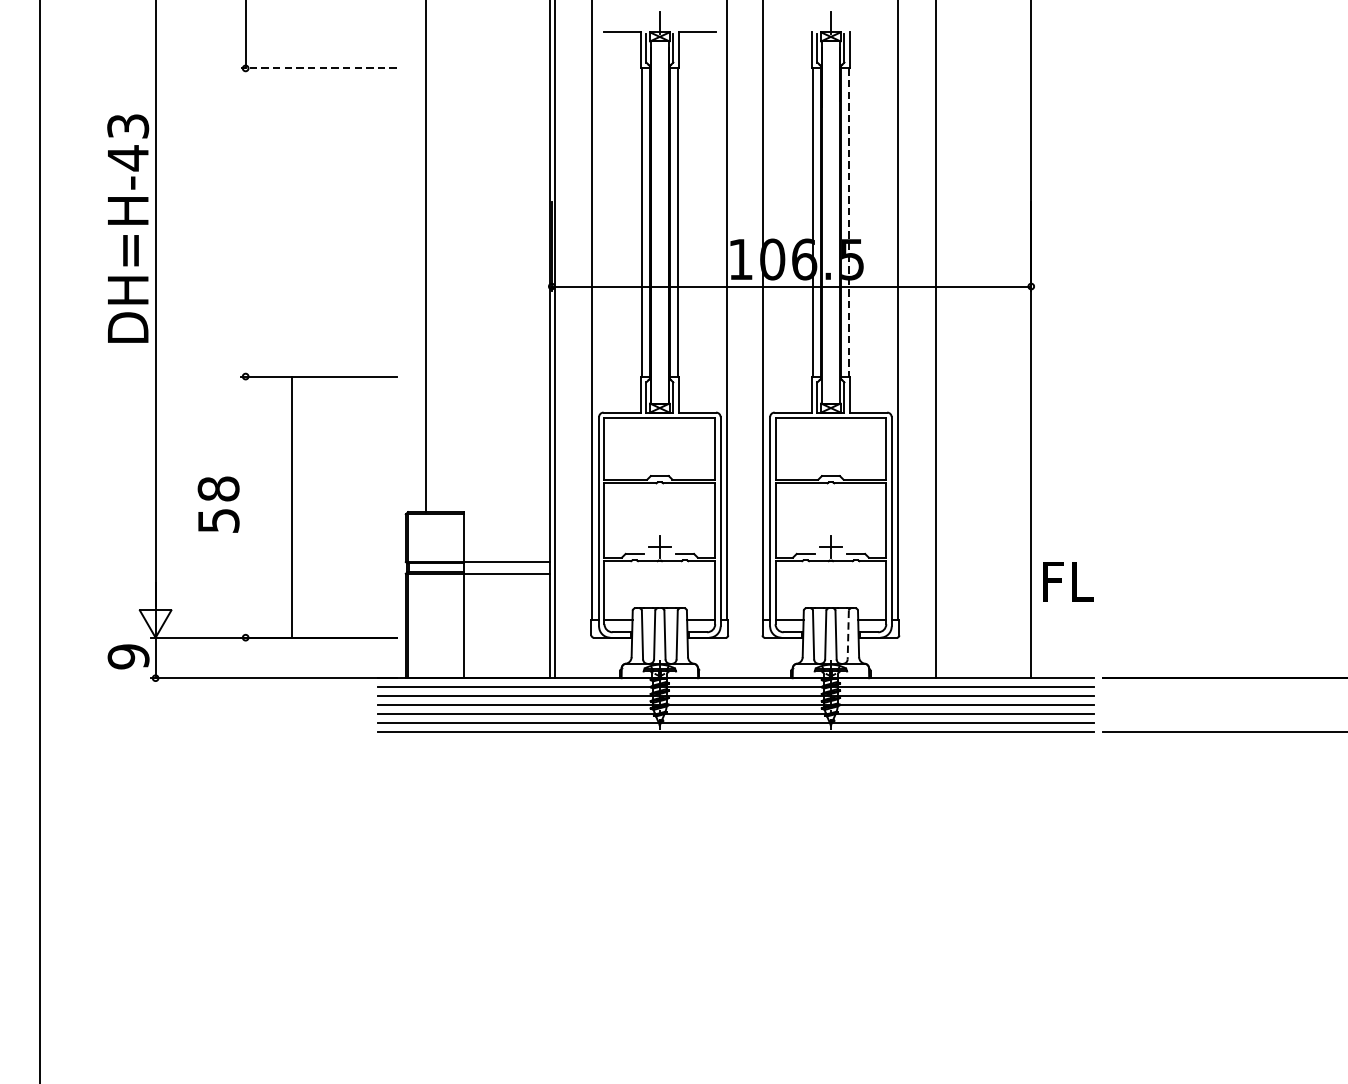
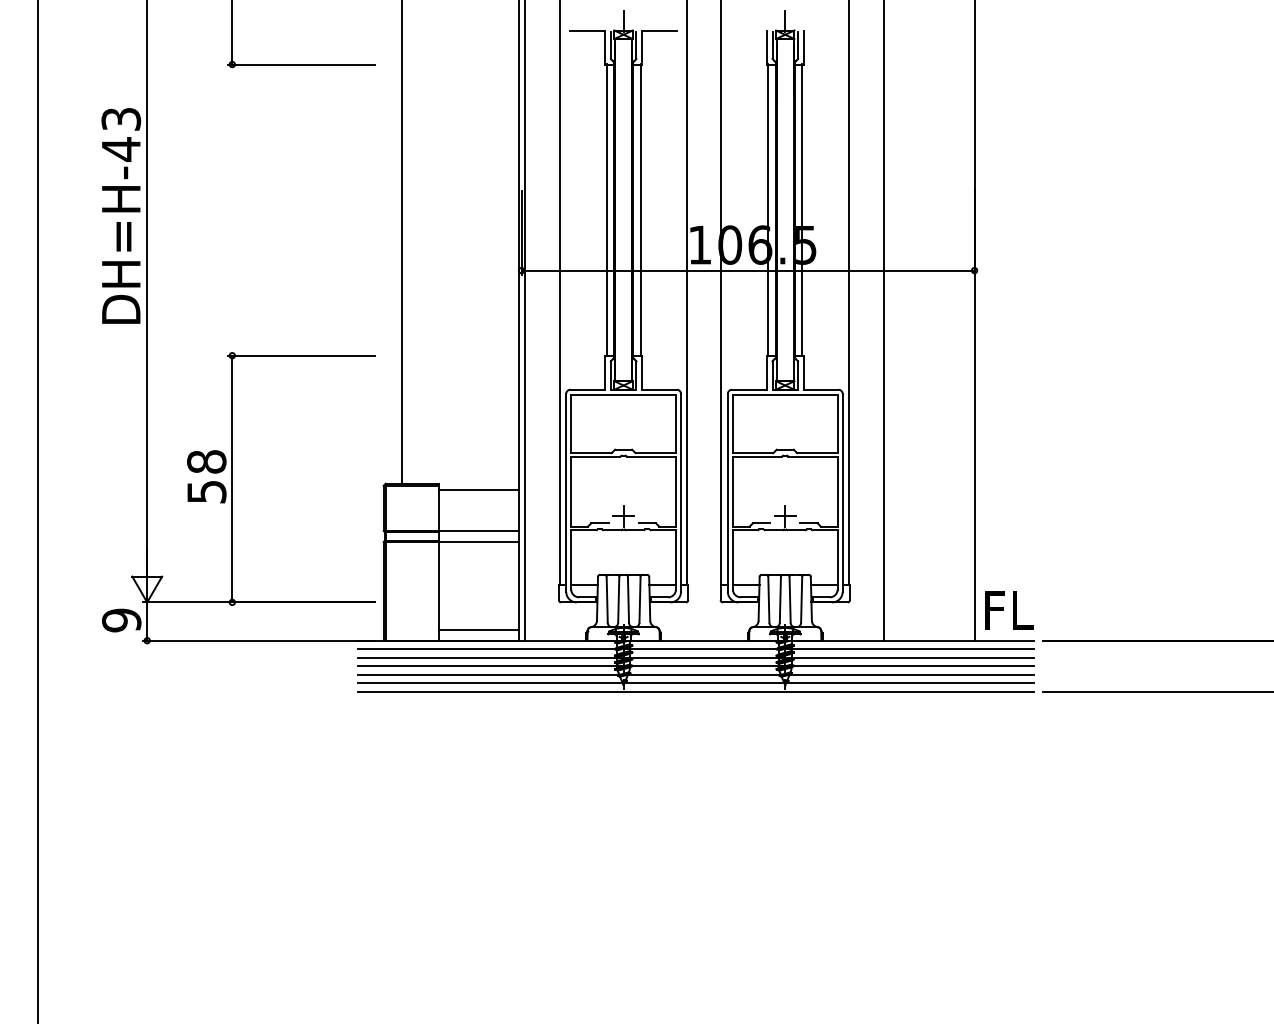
line: (318, 68) -> (301, 64), dashed -> solid
line: (849, 222) -> (802, 210), dashed -> solid
line: (292, 506) -> (232, 478), moved
line: (506, 518) -> (478, 489), added
text: (1068, 581) -> (1009, 610), moved
line: (848, 635) -> (801, 600), dashed -> solid
line: (506, 667) -> (478, 630), added

